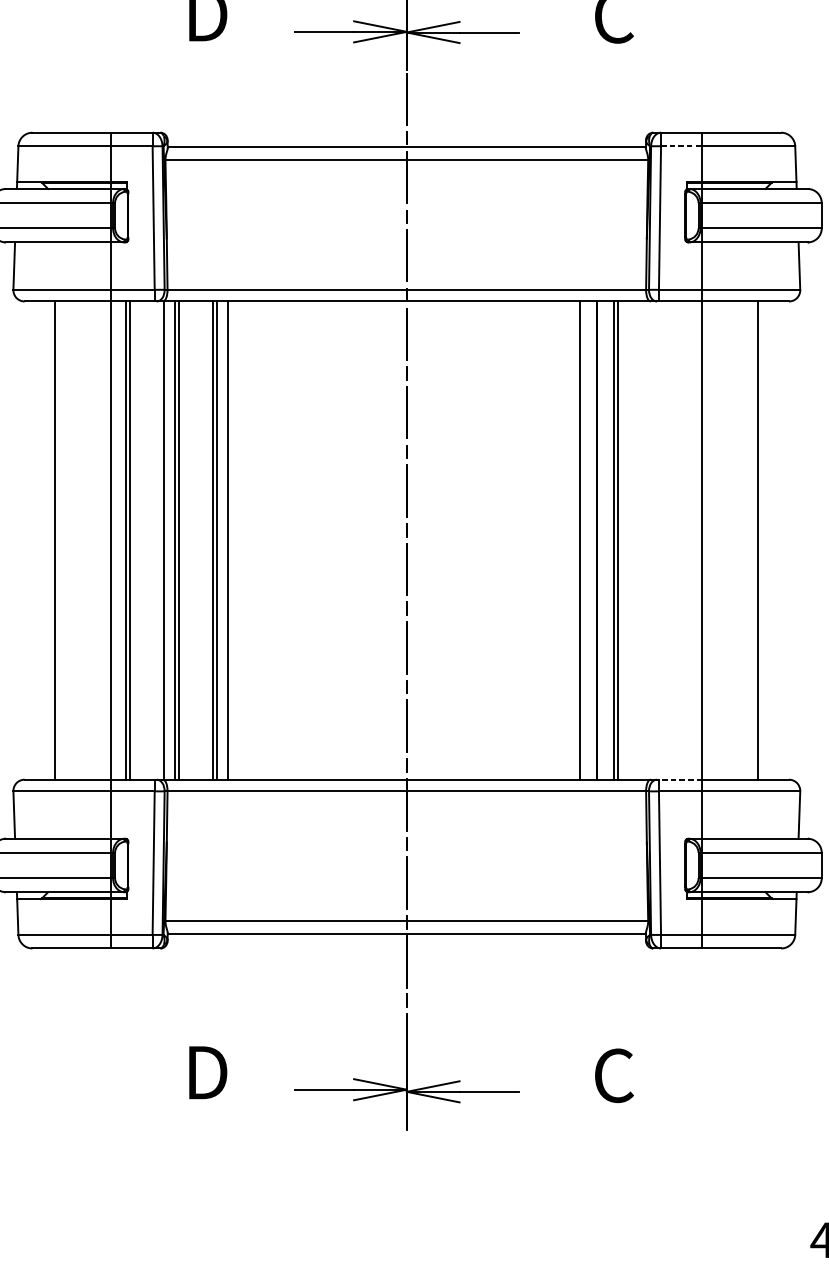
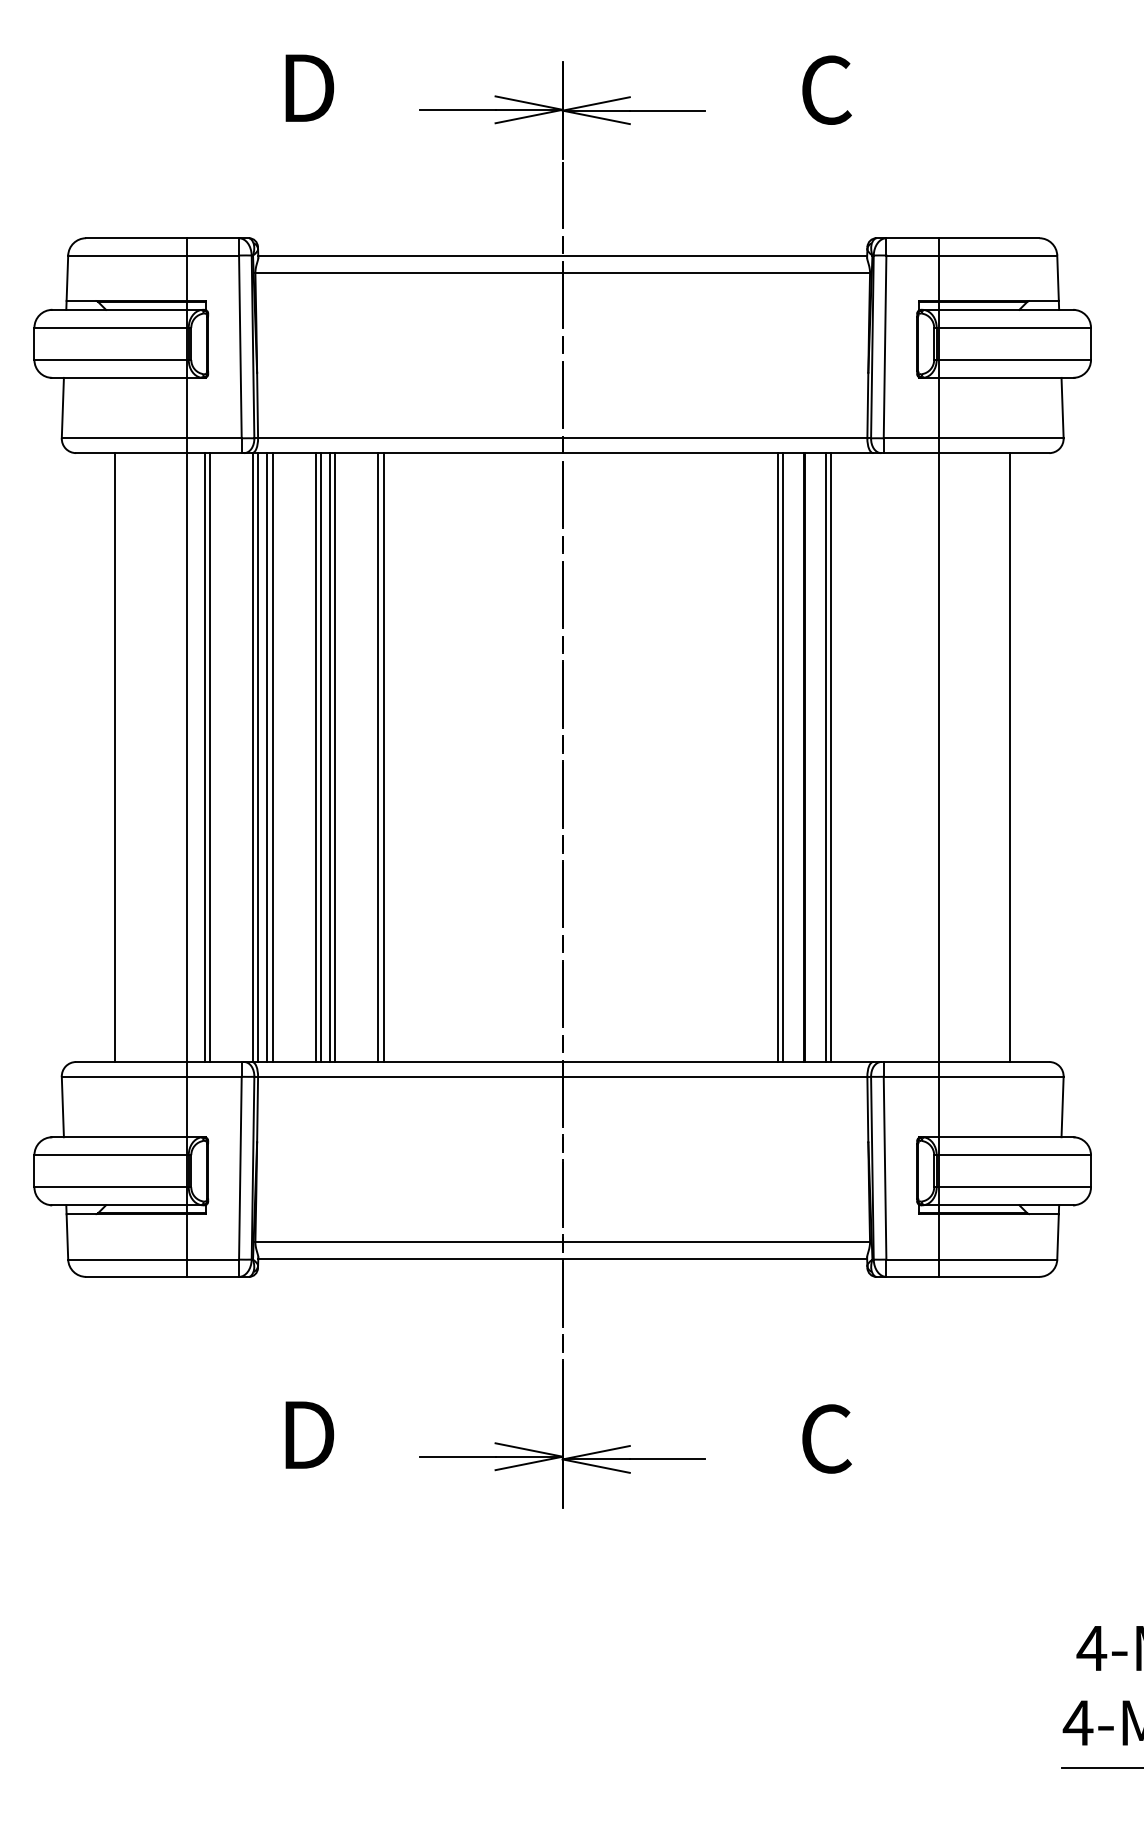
line: (682, 146) -> (913, 255), dashed -> solid
line: (167, 540) -> (258, 757), added
line: (223, 540) -> (329, 757), added
line: (262, 540) -> (378, 757), added
line: (266, 540) -> (383, 757), added
line: (575, 540) -> (777, 757), added
line: (680, 780) -> (911, 1062), dashed -> solid

